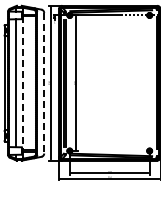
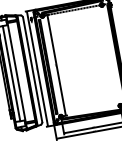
line: (22, 83) -> (16, 72), dashed -> solid
line: (44, 83) -> (32, 69), dashed -> solid

